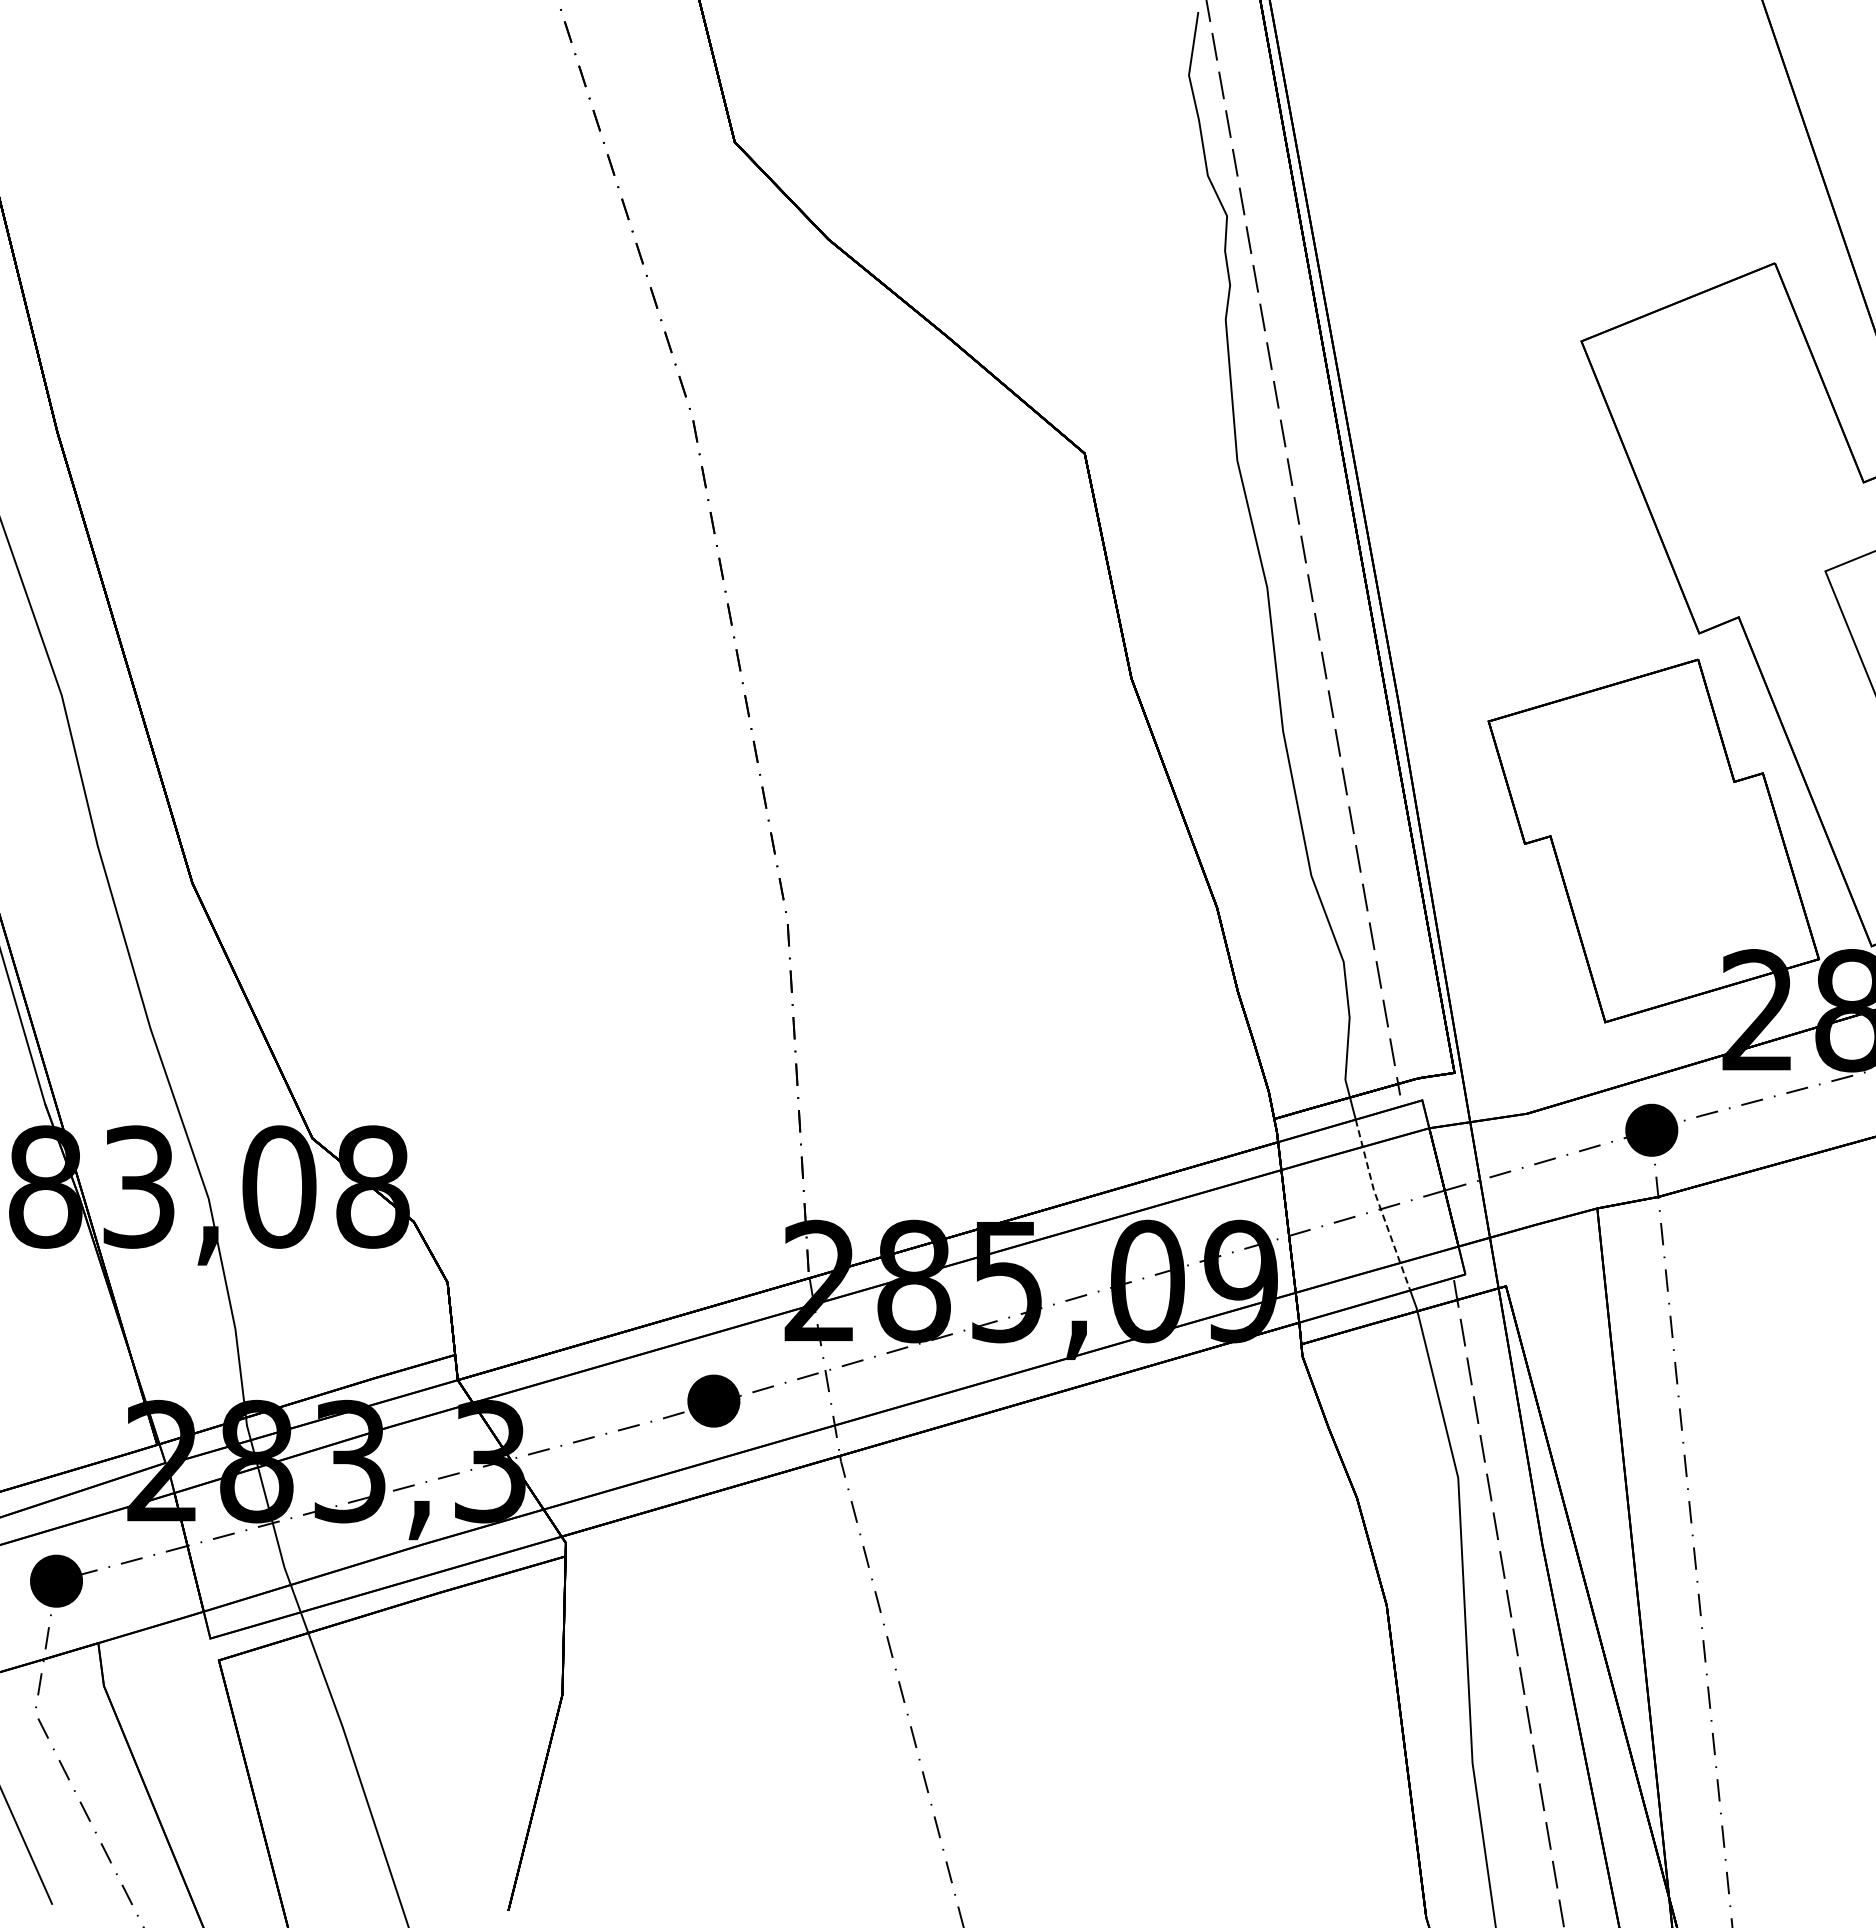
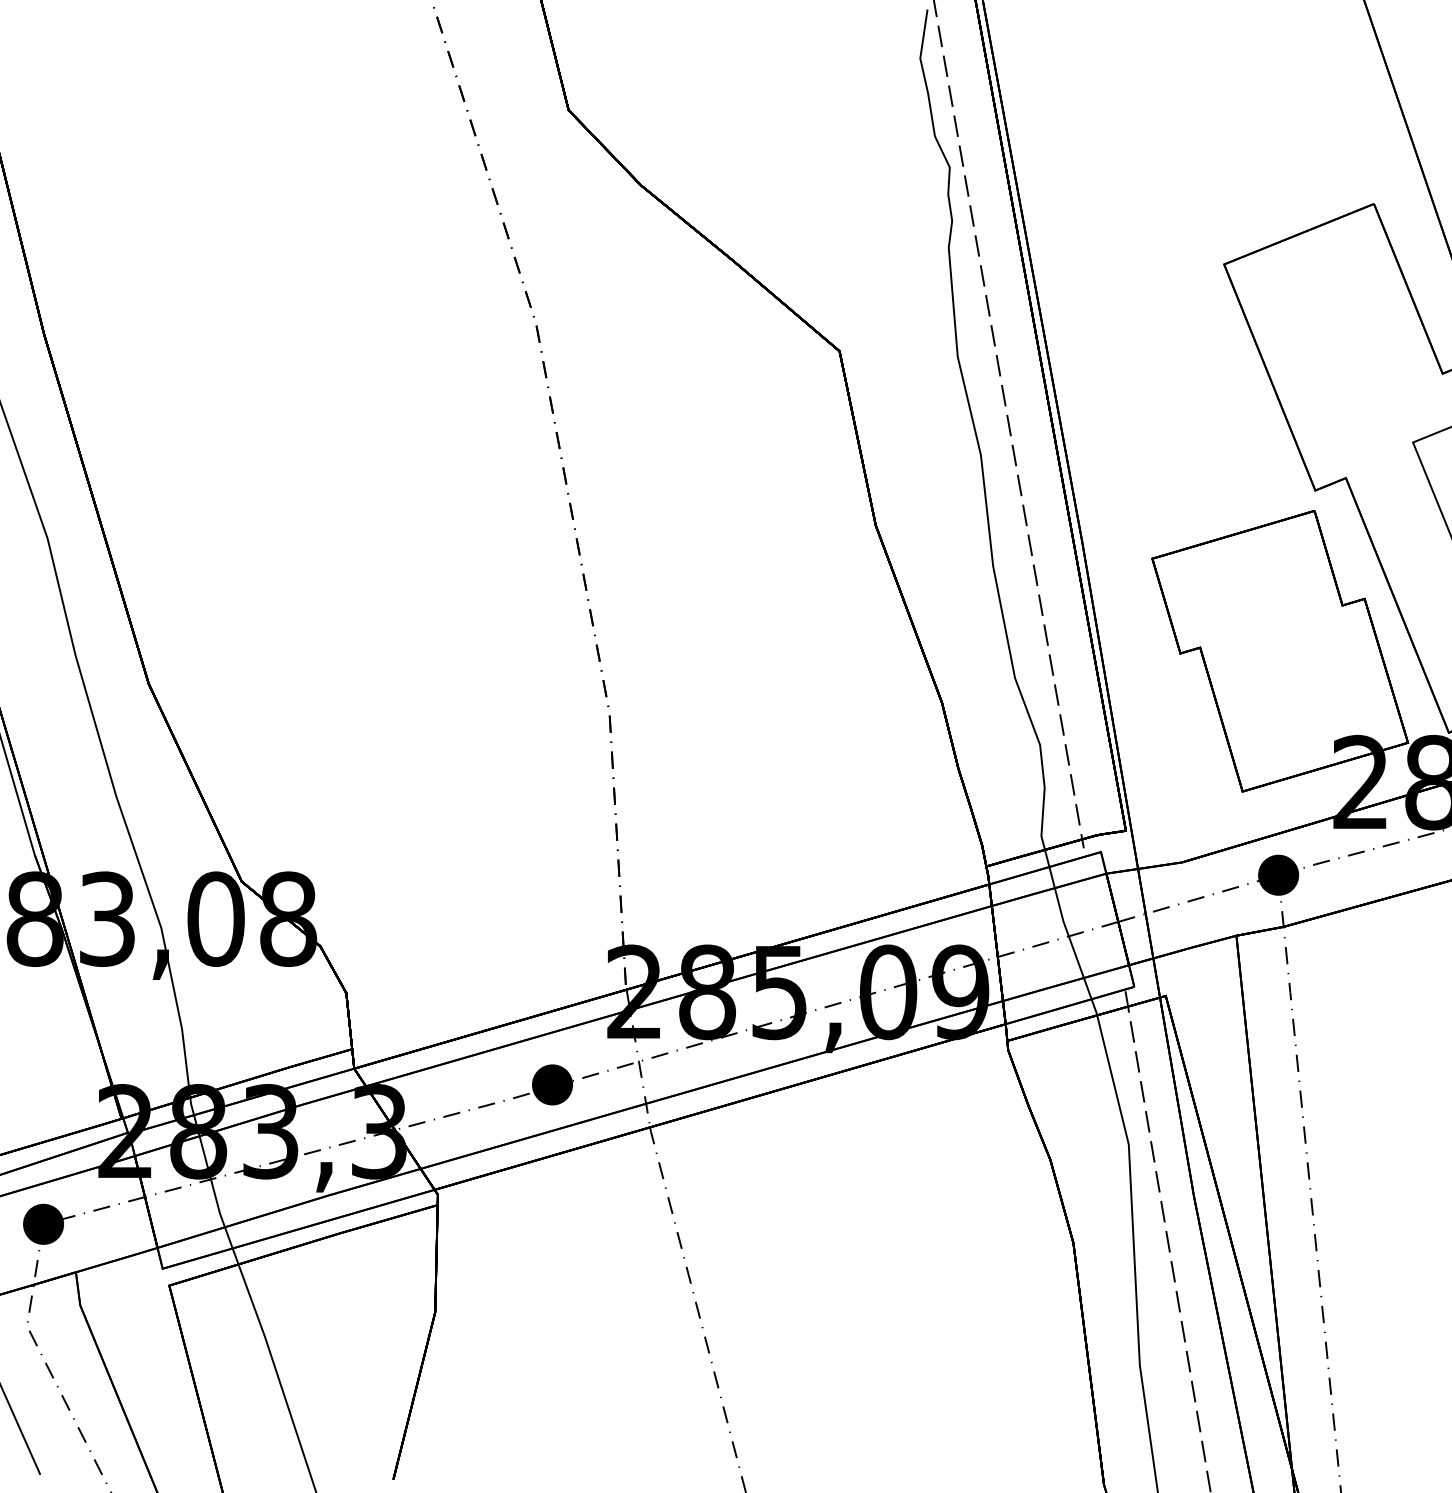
line: (1379, 1204) -> (1067, 932), dashed -> solid

